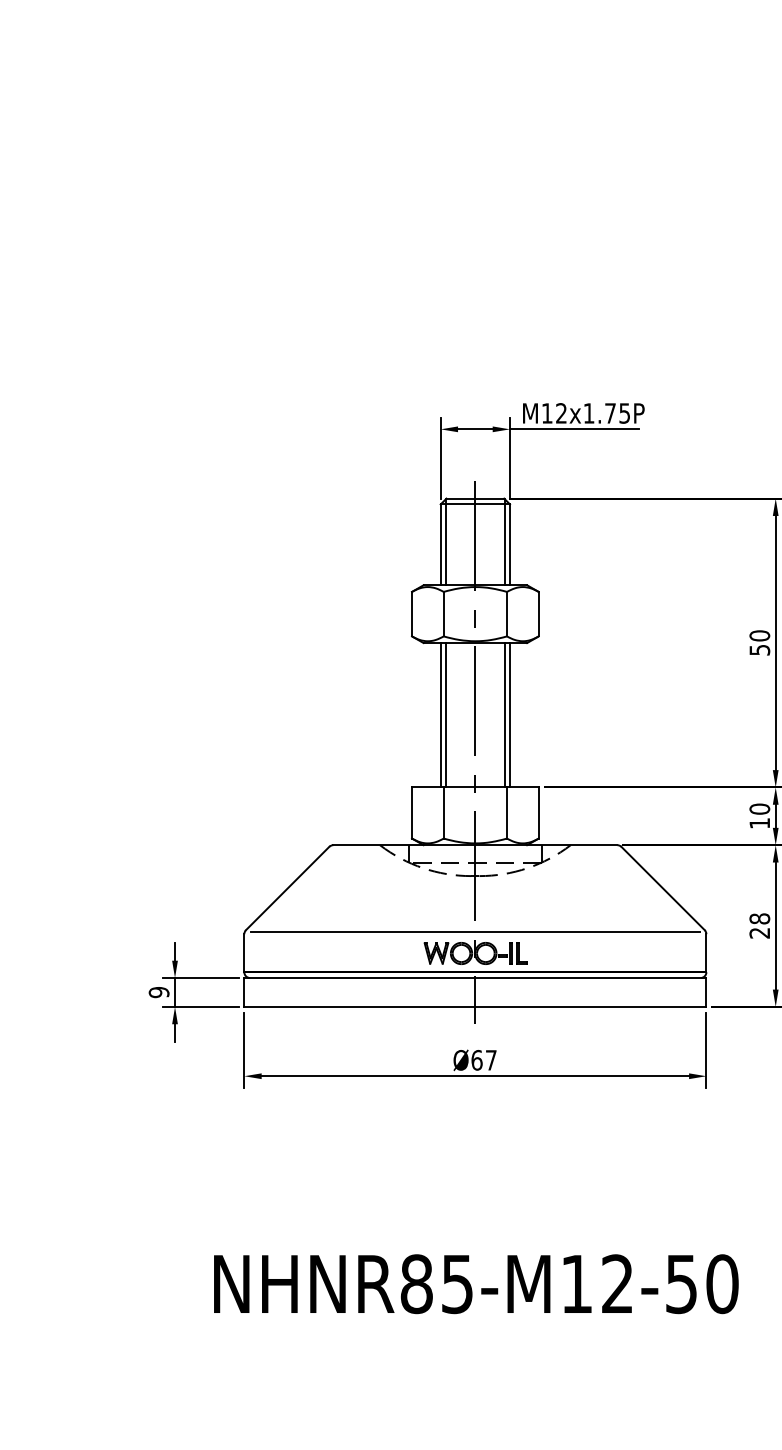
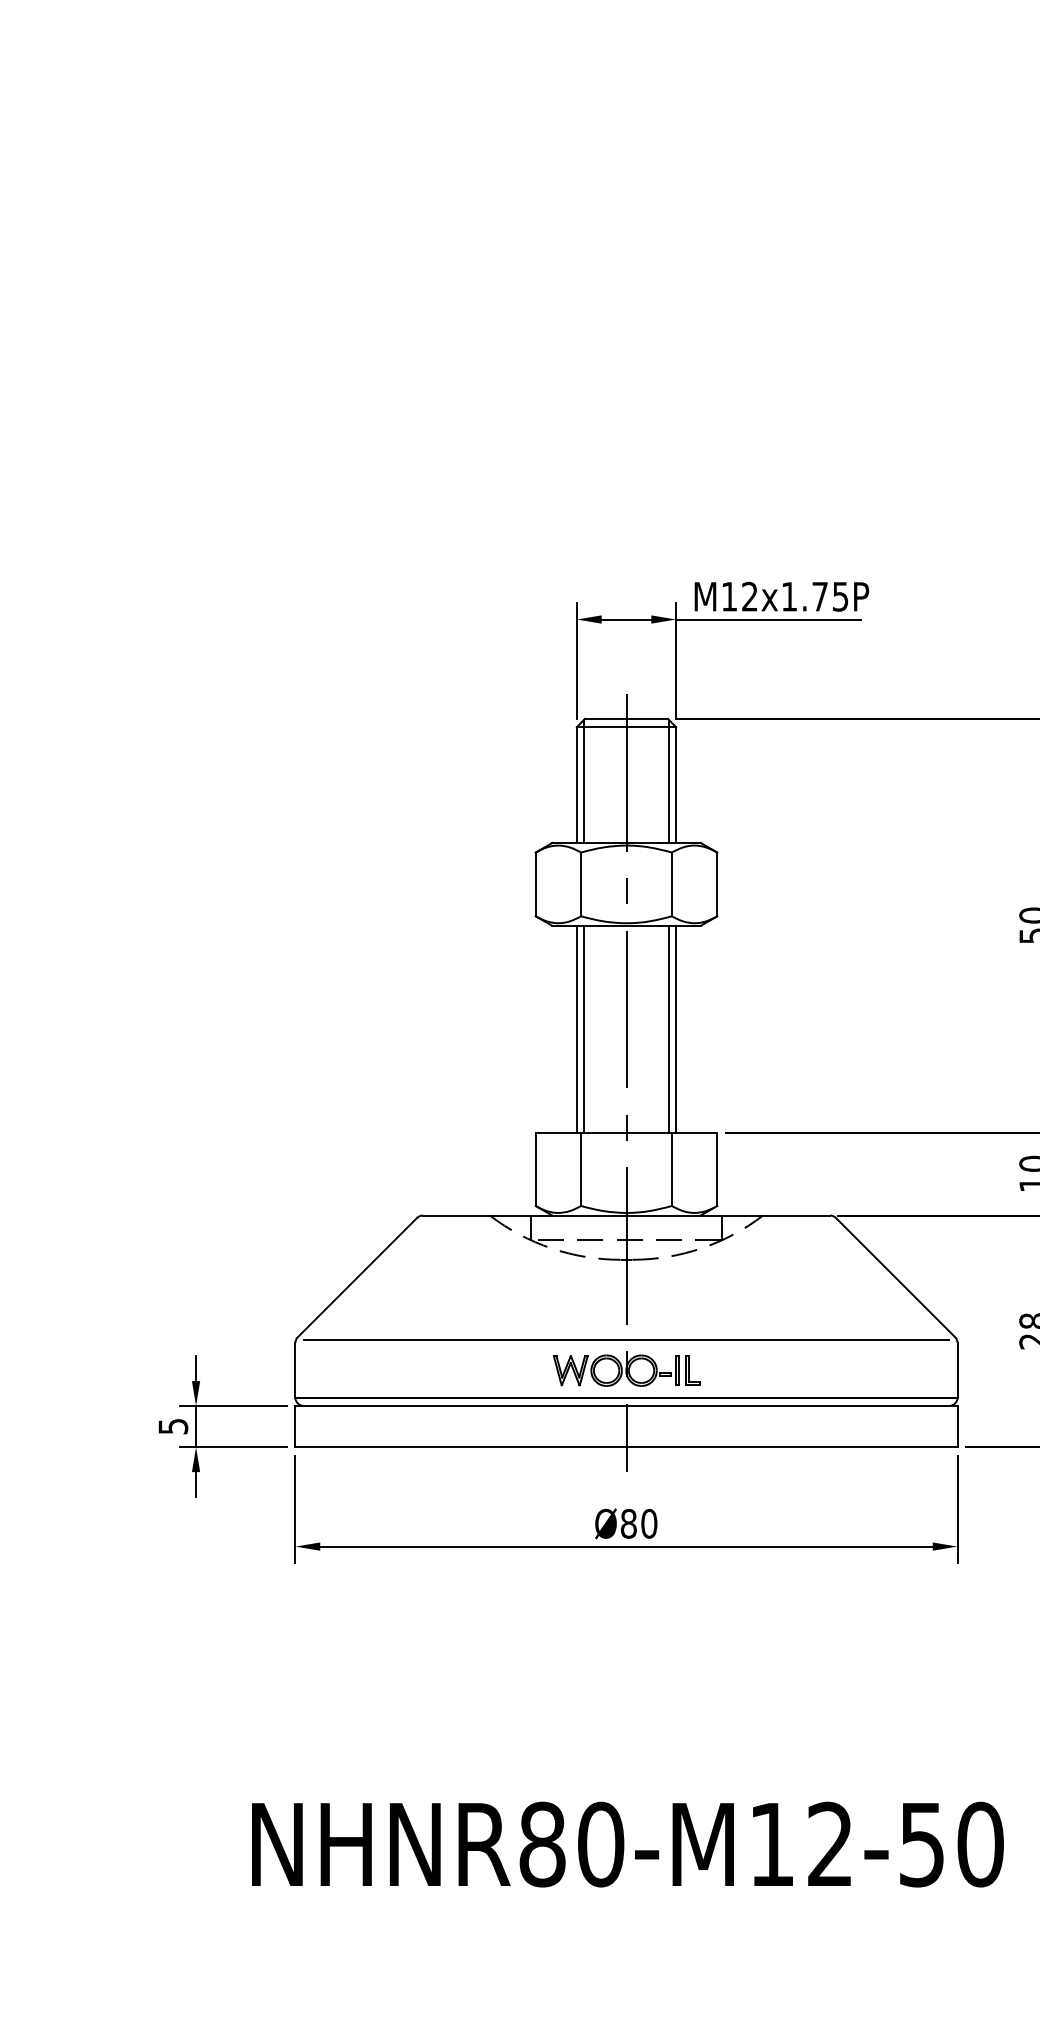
text: (158, 992) -> (172, 1426), 9 -> 5
text: (483, 1060) -> (638, 1524), Ø67 -> Ø80
text: (457, 1284) -> (600, 1845), NHNR85-M12-50 -> NHNR80-M12-50

